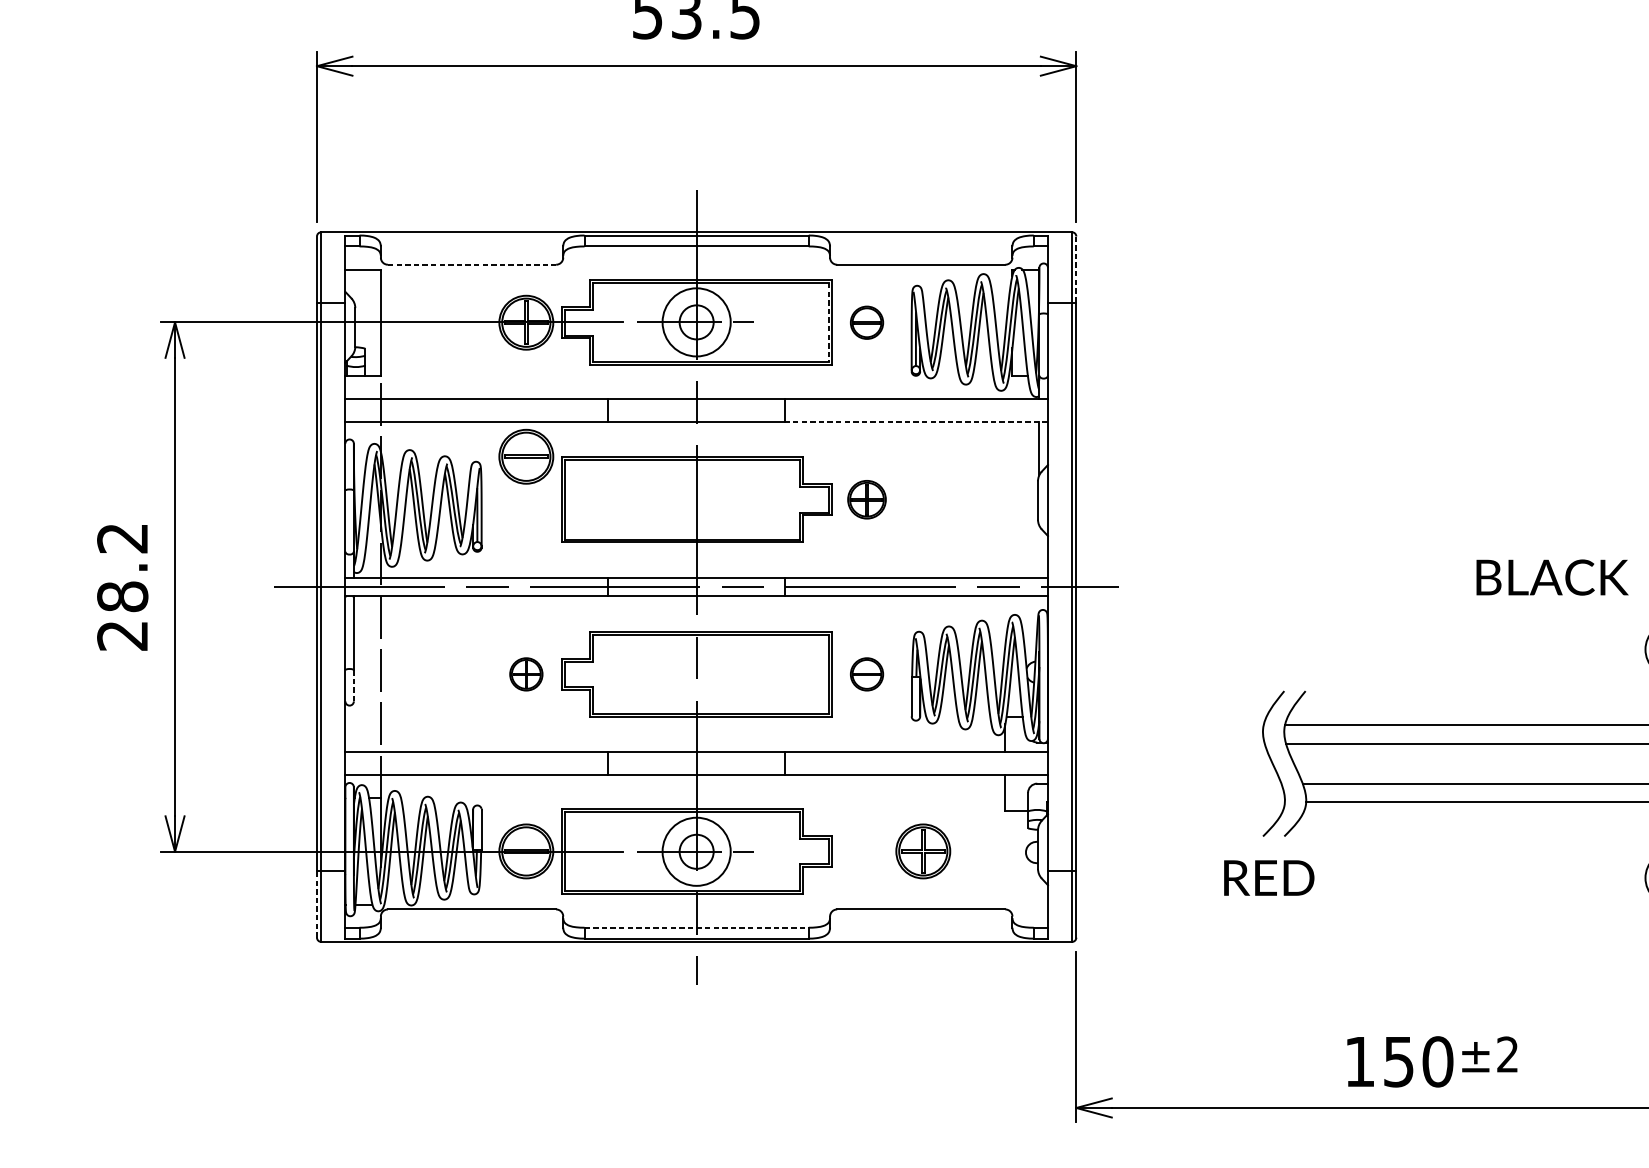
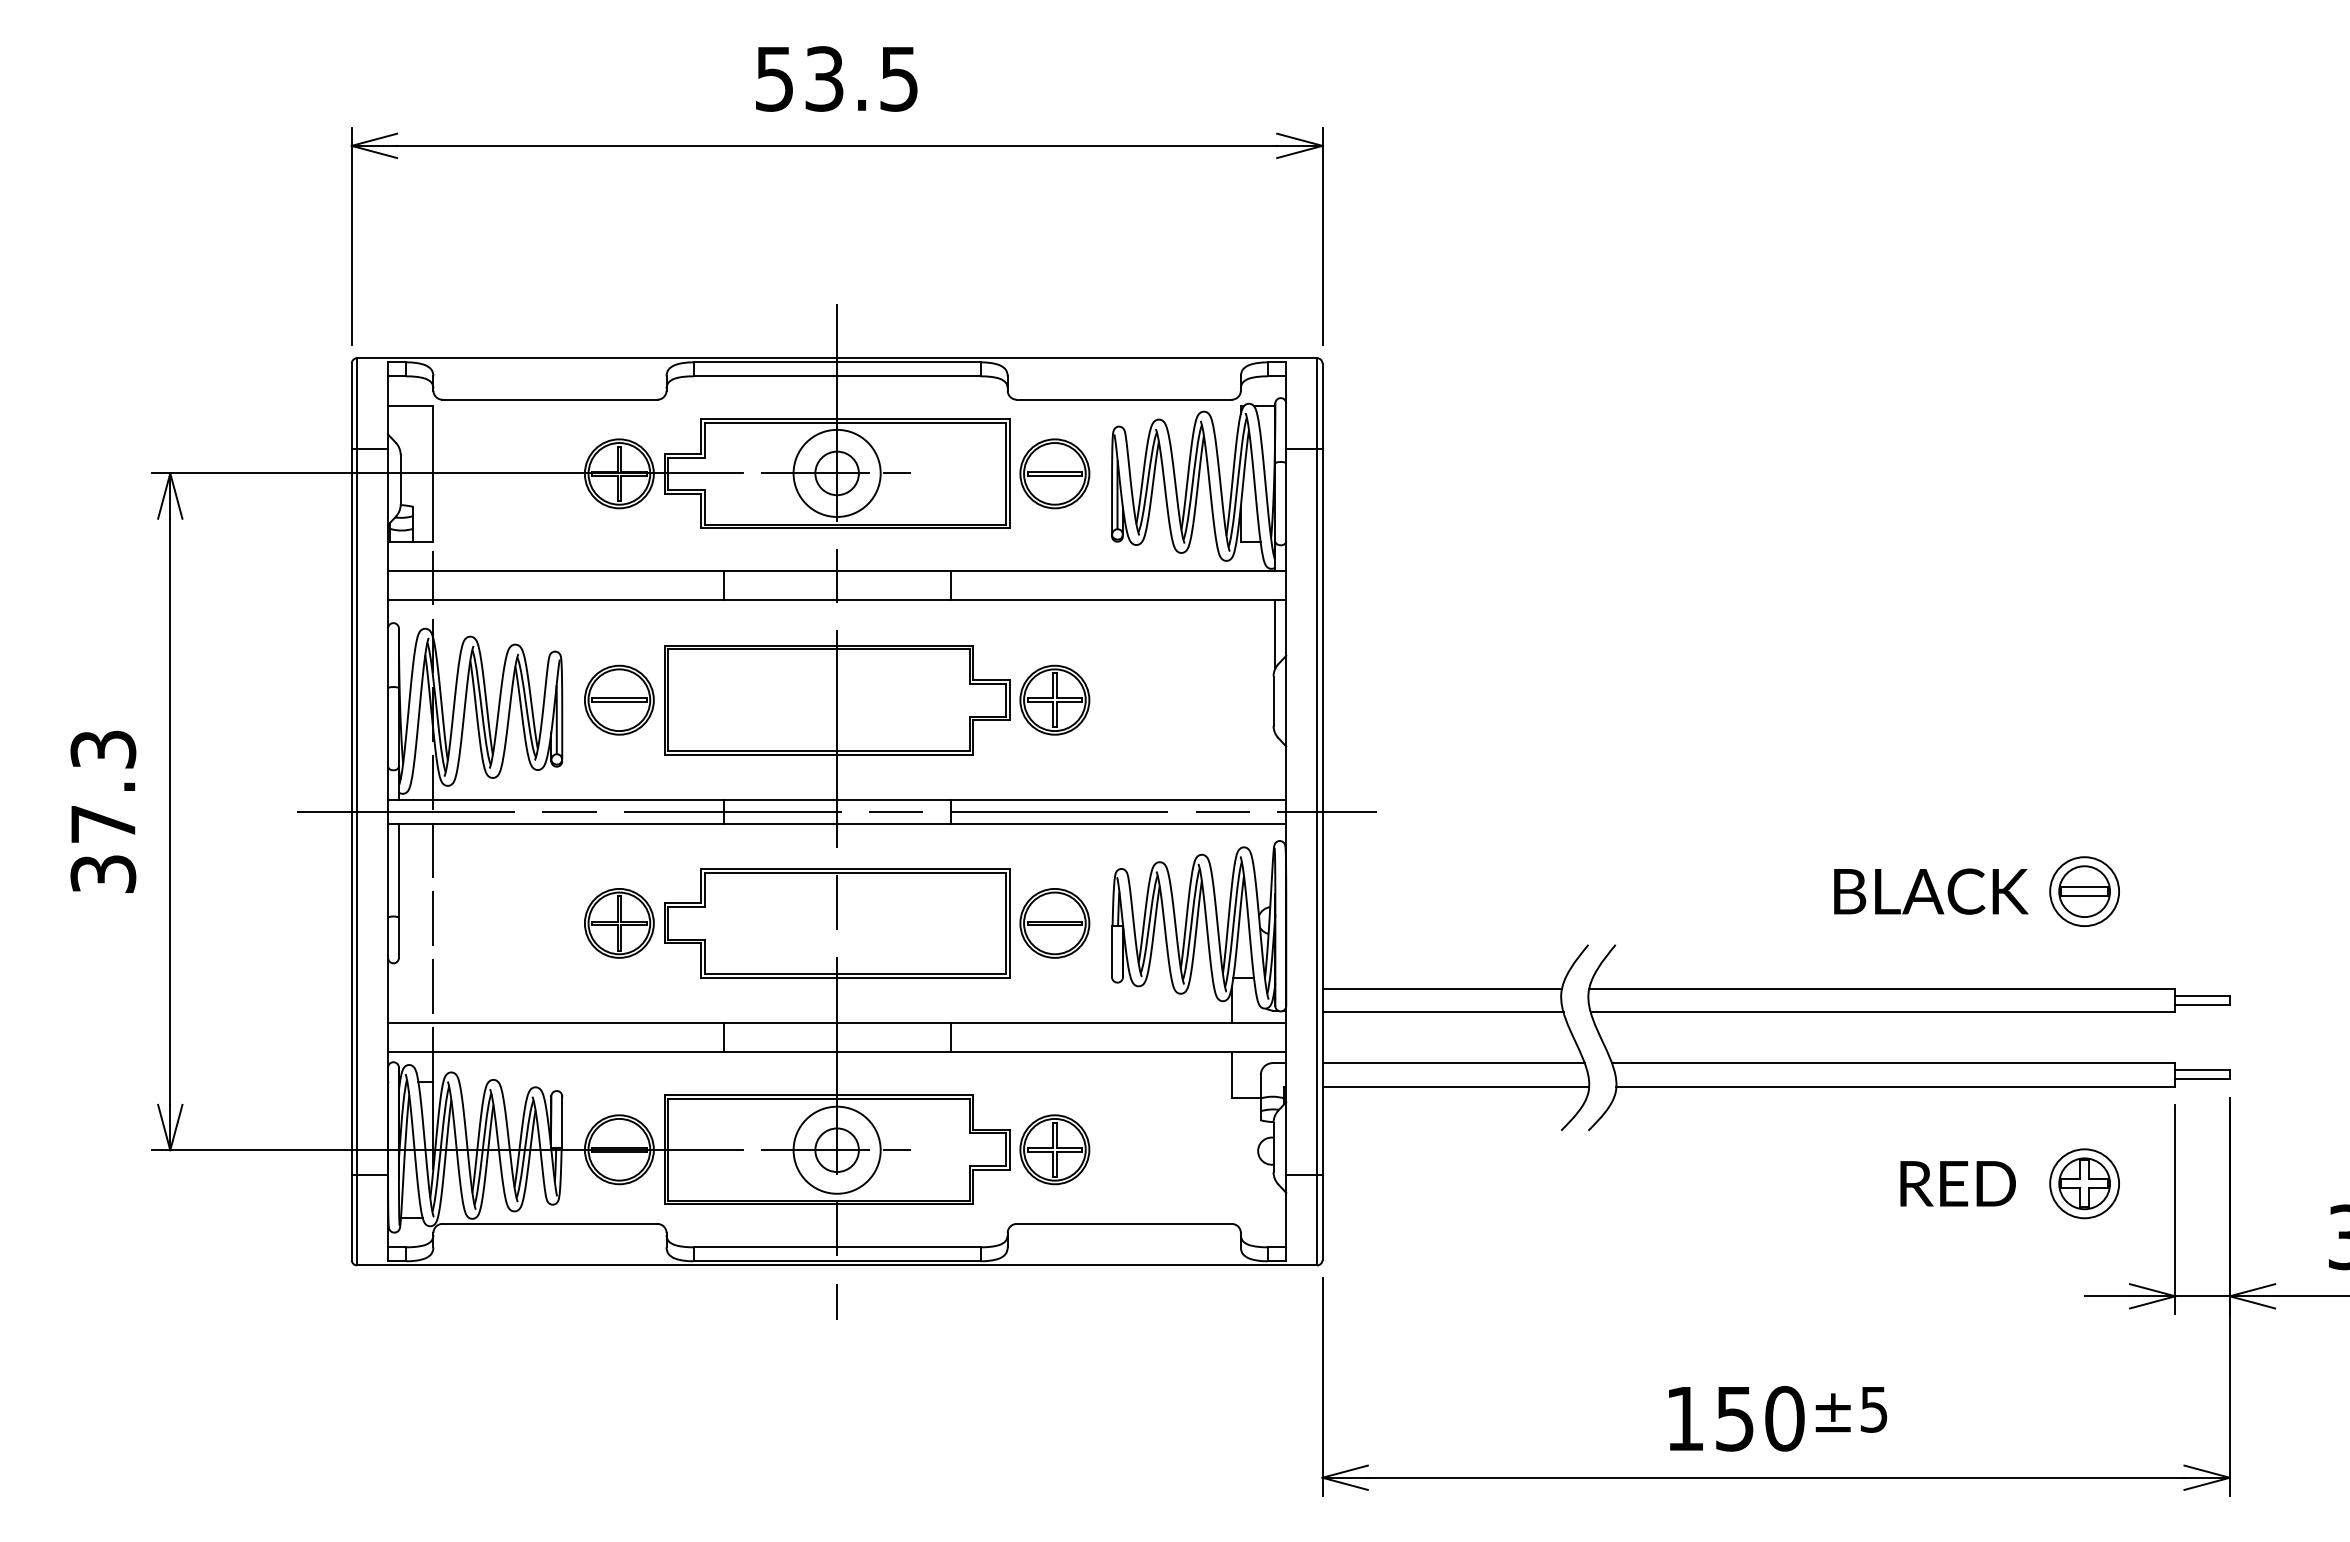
line: (472, 264) -> (550, 399), dashed -> solid
line: (1076, 270) -> (1322, 406), dashed -> solid
line: (828, 322) -> (1005, 473), dashed -> solid
part: (866, 322) -> (1054, 473), size x1.67
line: (916, 421) -> (1118, 600), dashed -> solid
part: (526, 456) -> (619, 699), moved
part: (866, 499) -> (1054, 699), size x1.43
text: (1552, 577) -> (1931, 891), moved
text: (122, 586) -> (103, 811), 28.2 -> 37.3
part: (526, 674) -> (619, 923), size x1.67
part: (866, 674) -> (1054, 923), size x1.67
line: (353, 685) -> (398, 937), dashed -> solid
line: (1170, 725) -> (1442, 988), added
line: (1170, 744) -> (1442, 1012), added
line: (1178, 783) -> (1453, 1063), added
line: (1180, 801) -> (1455, 1086), added
part: (922, 851) -> (1054, 1149), moved
text: (1268, 877) -> (1957, 1183), moved
line: (316, 904) -> (351, 1217), dashed -> solid
line: (696, 927) -> (837, 1247), dashed -> solid
text: (1507, 1054) -> (1873, 1409), ±2 -> ±5

